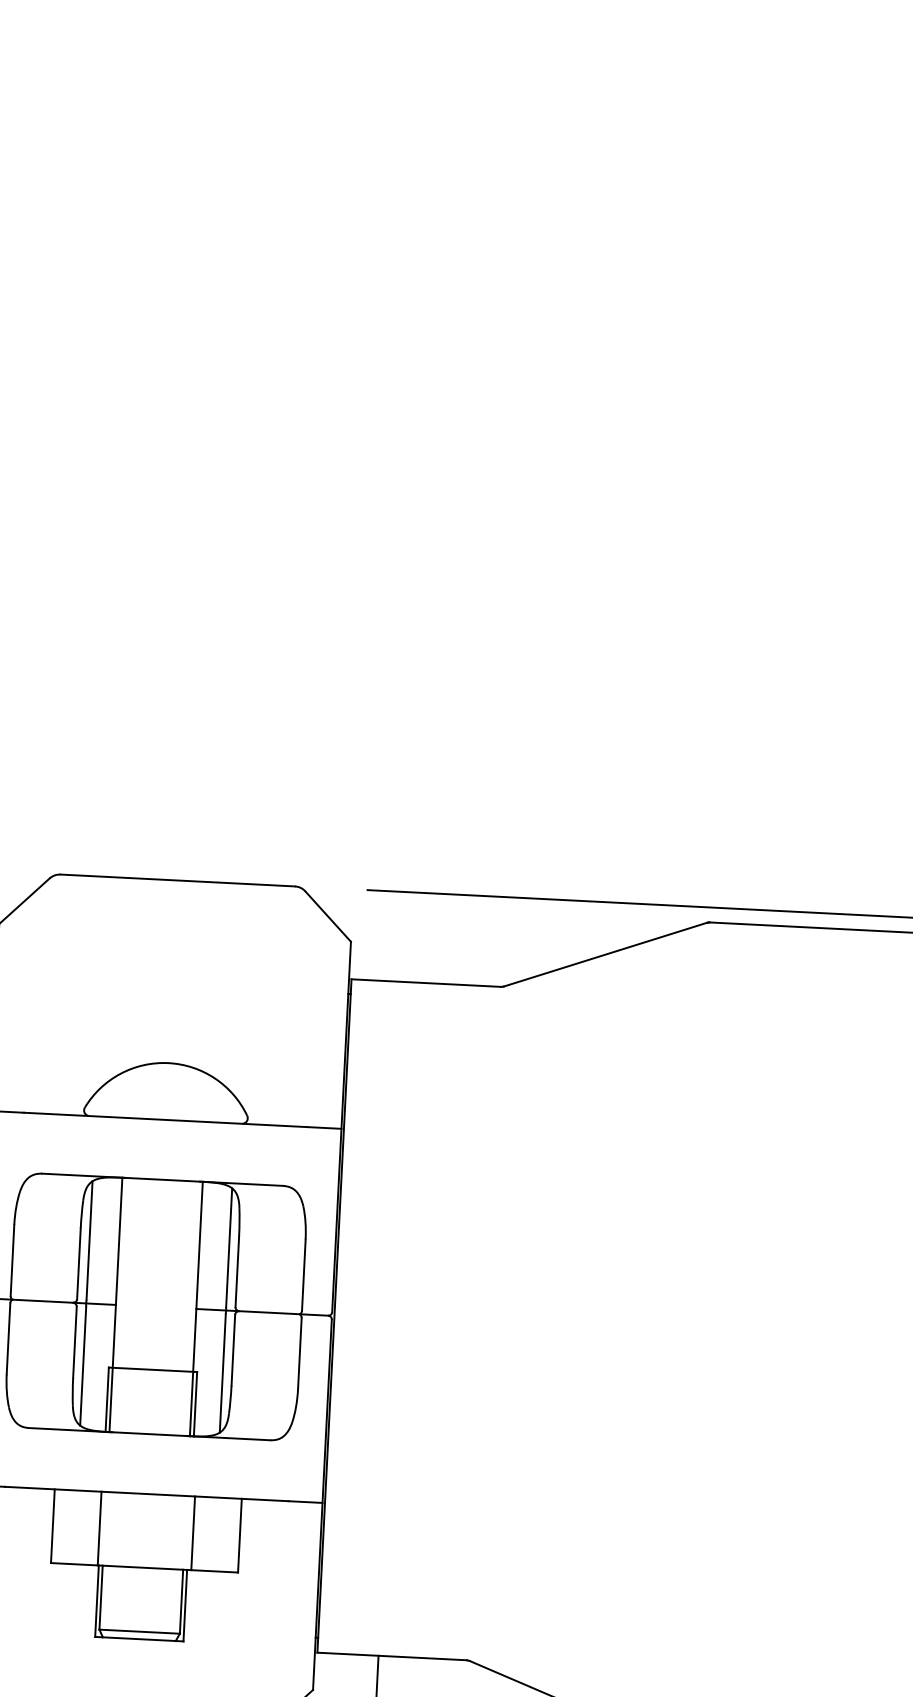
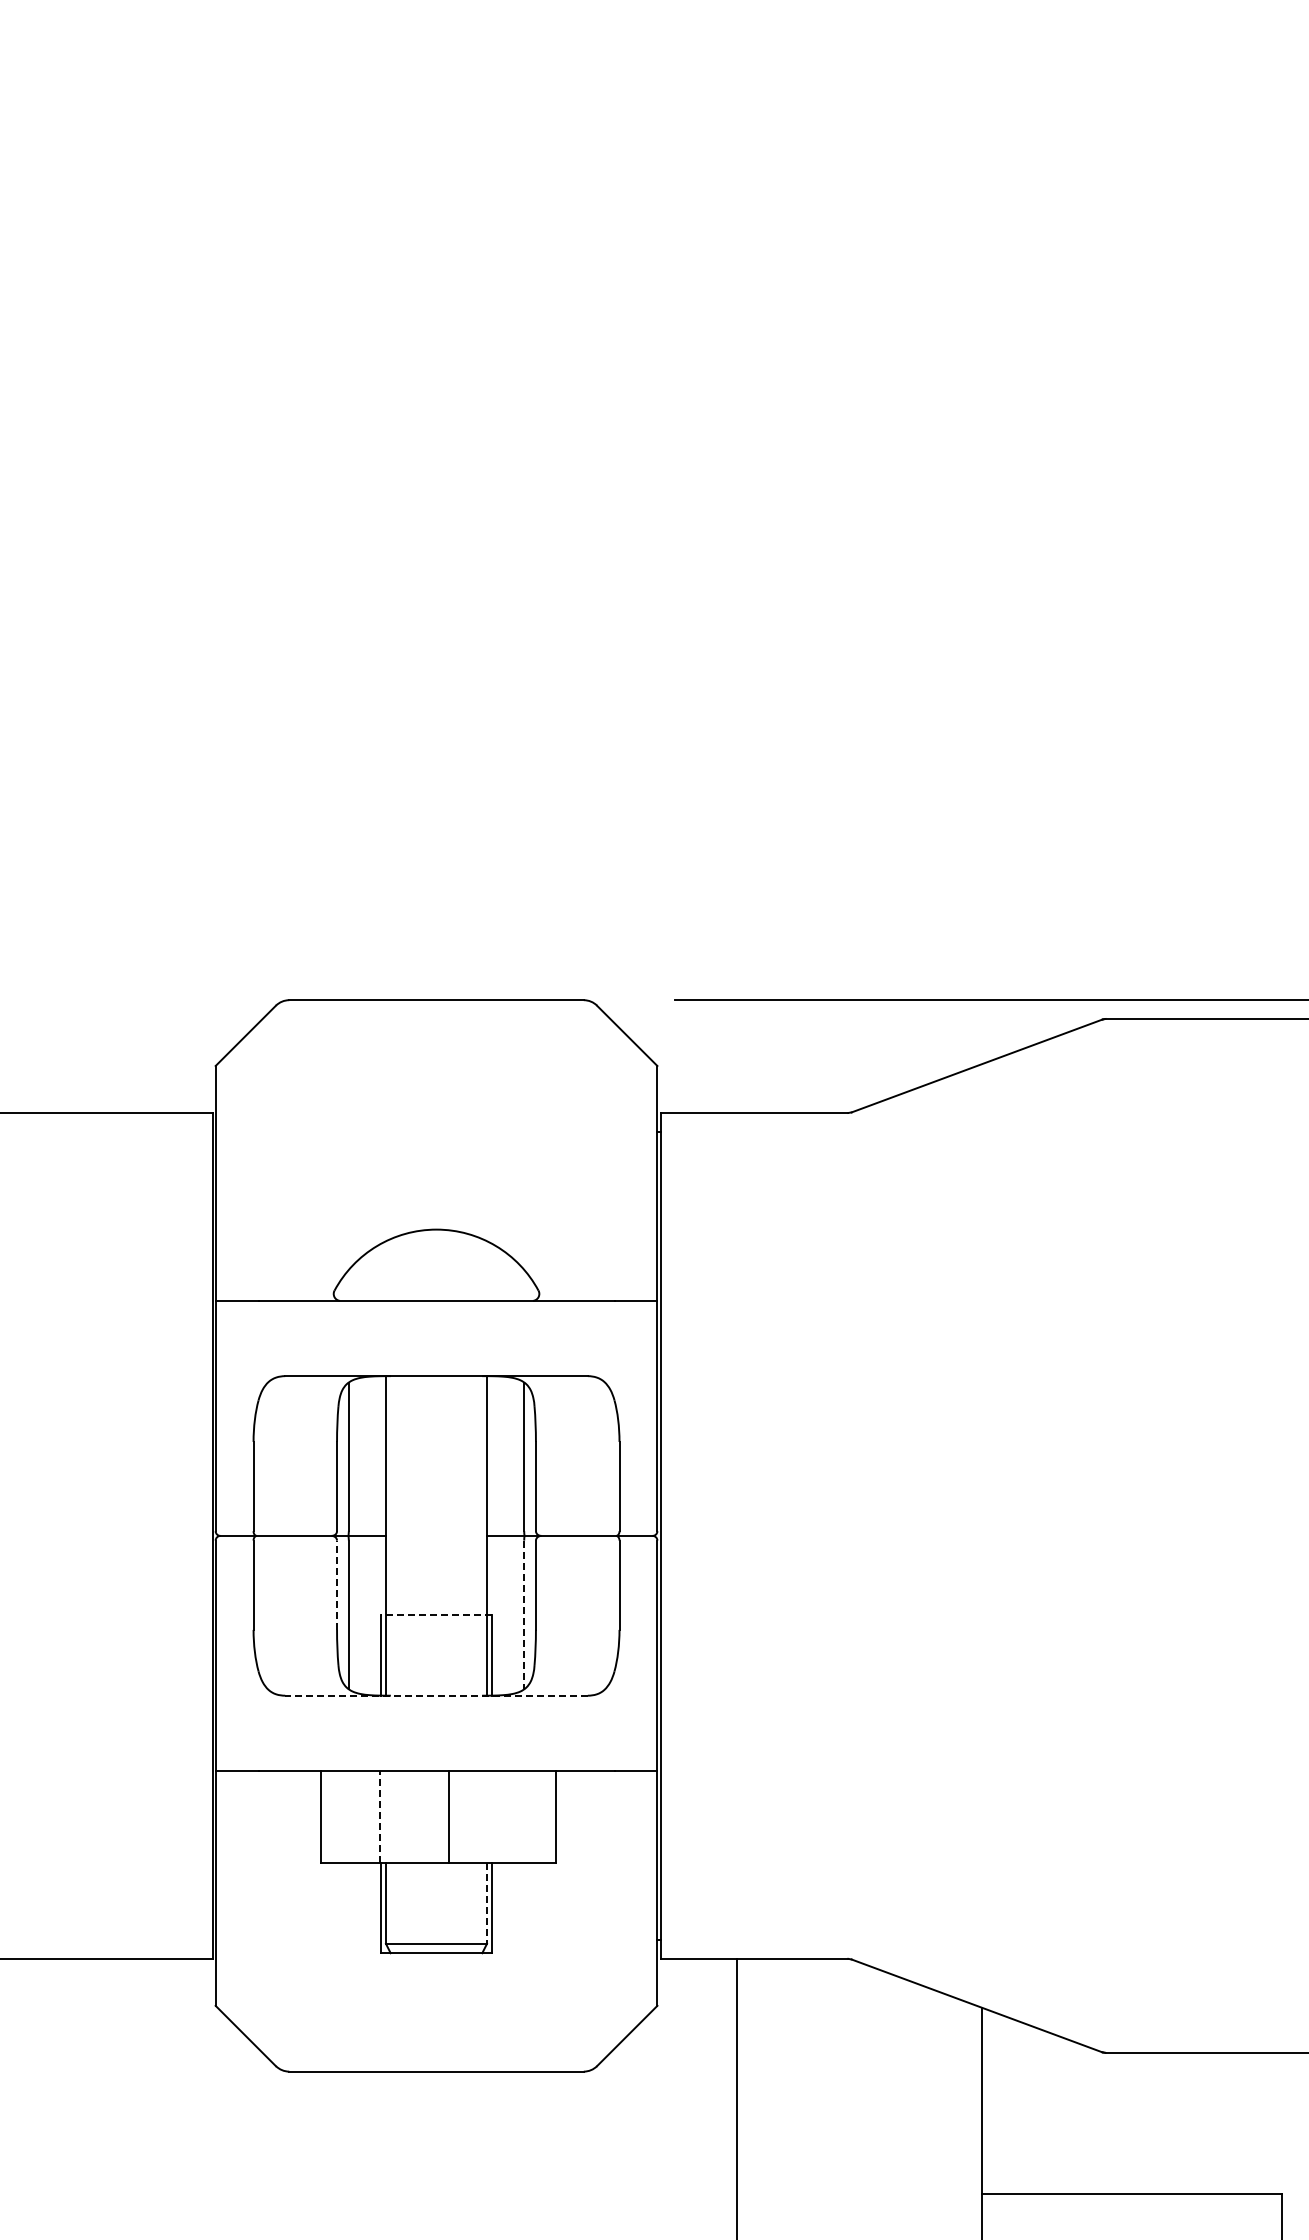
line: (75, 1342) -> (337, 1585), solid -> dashed
line: (152, 1369) -> (436, 1614), solid -> dashed
line: (222, 1373) -> (524, 1615), solid -> dashed
line: (149, 1434) -> (436, 1695), solid -> dashed
line: (99, 1528) -> (379, 1816), solid -> dashed
line: (193, 1532) -> (449, 1816), moved
line: (181, 1602) -> (487, 1904), solid -> dashed

